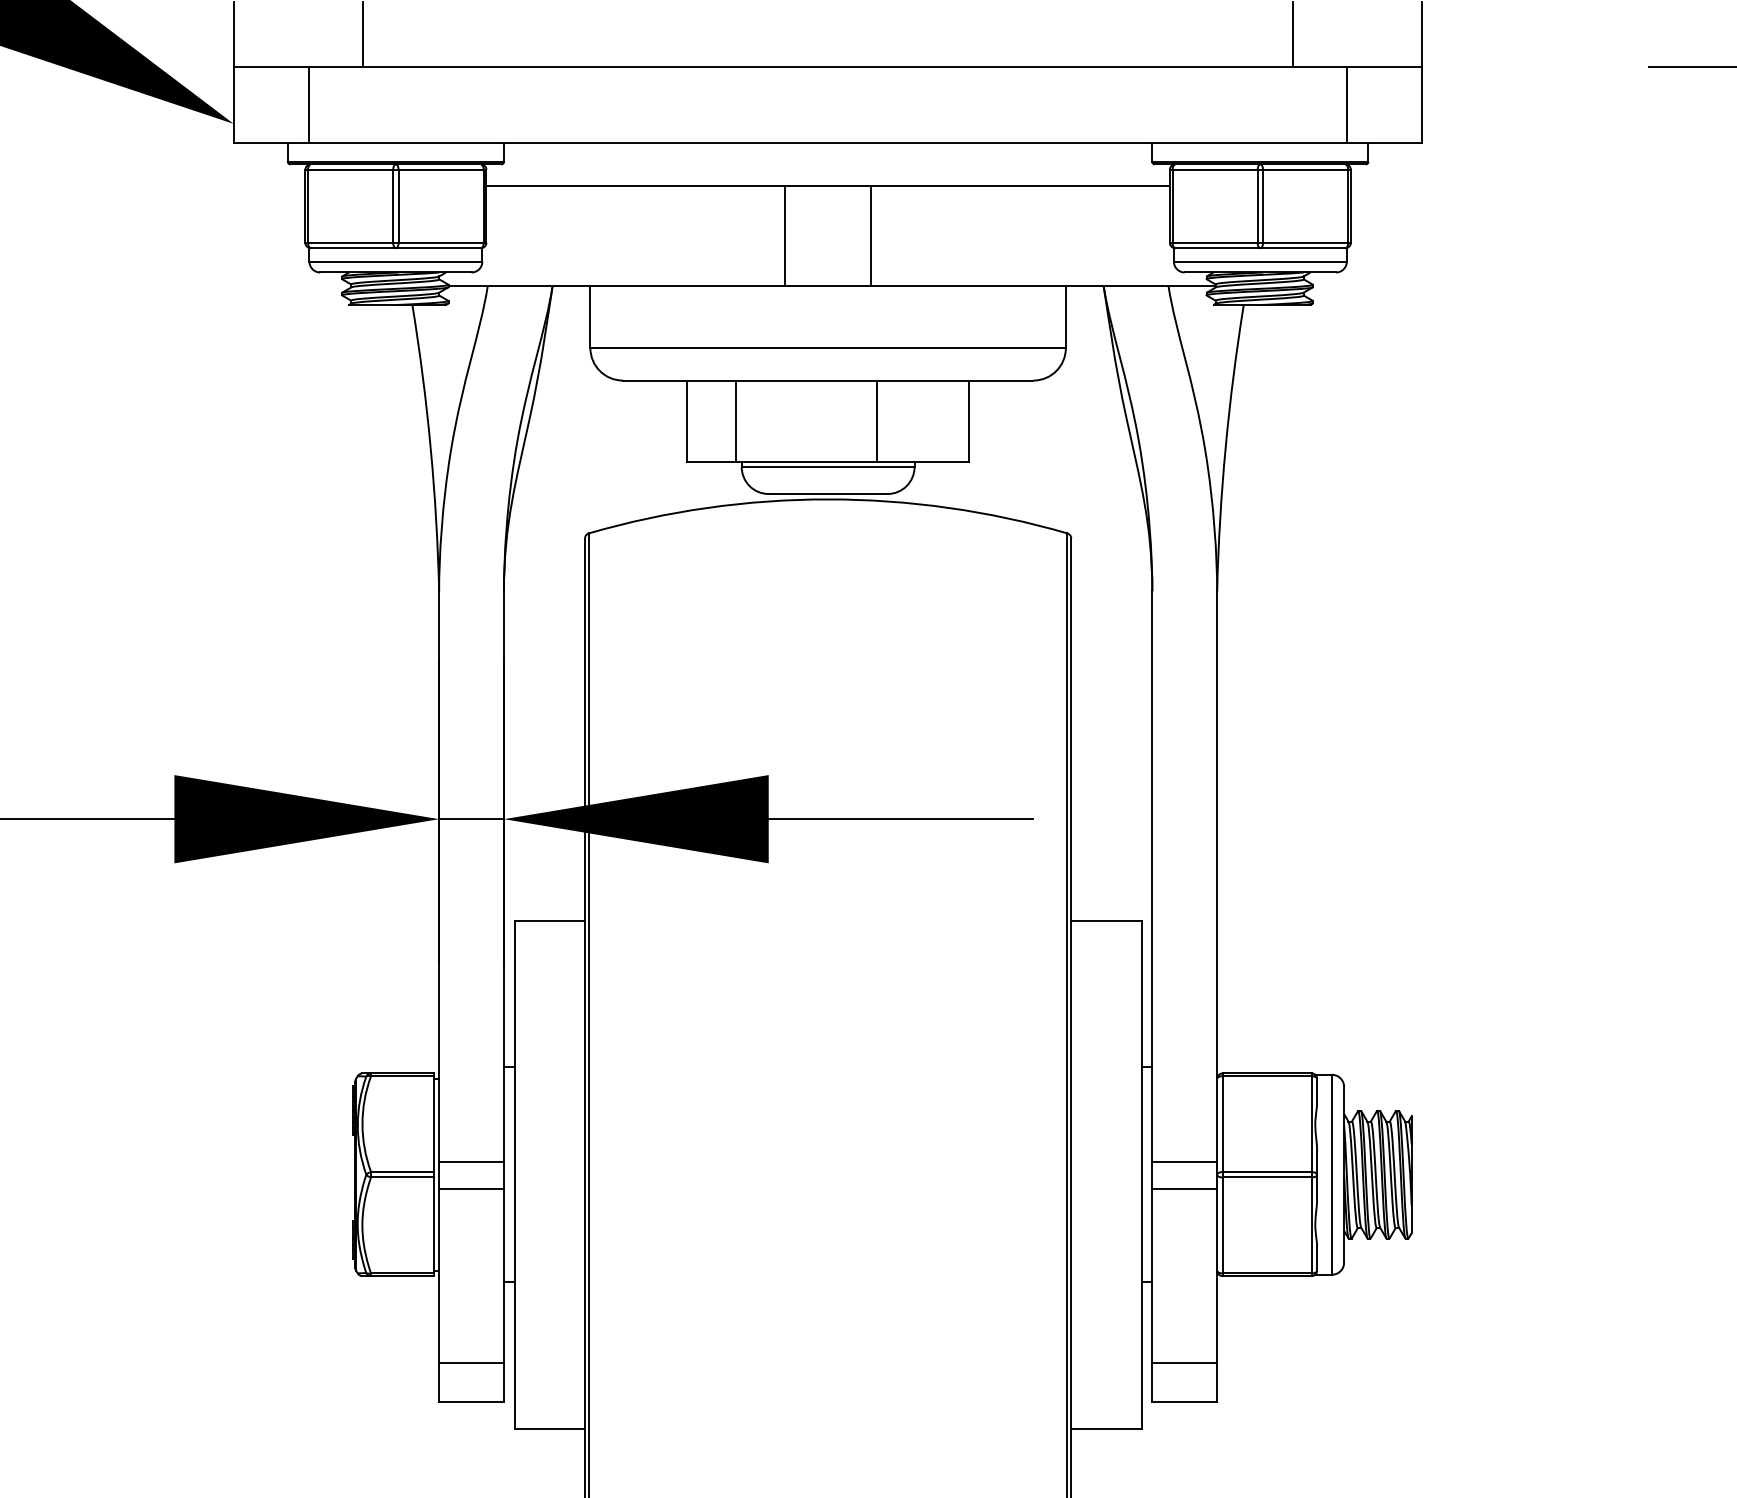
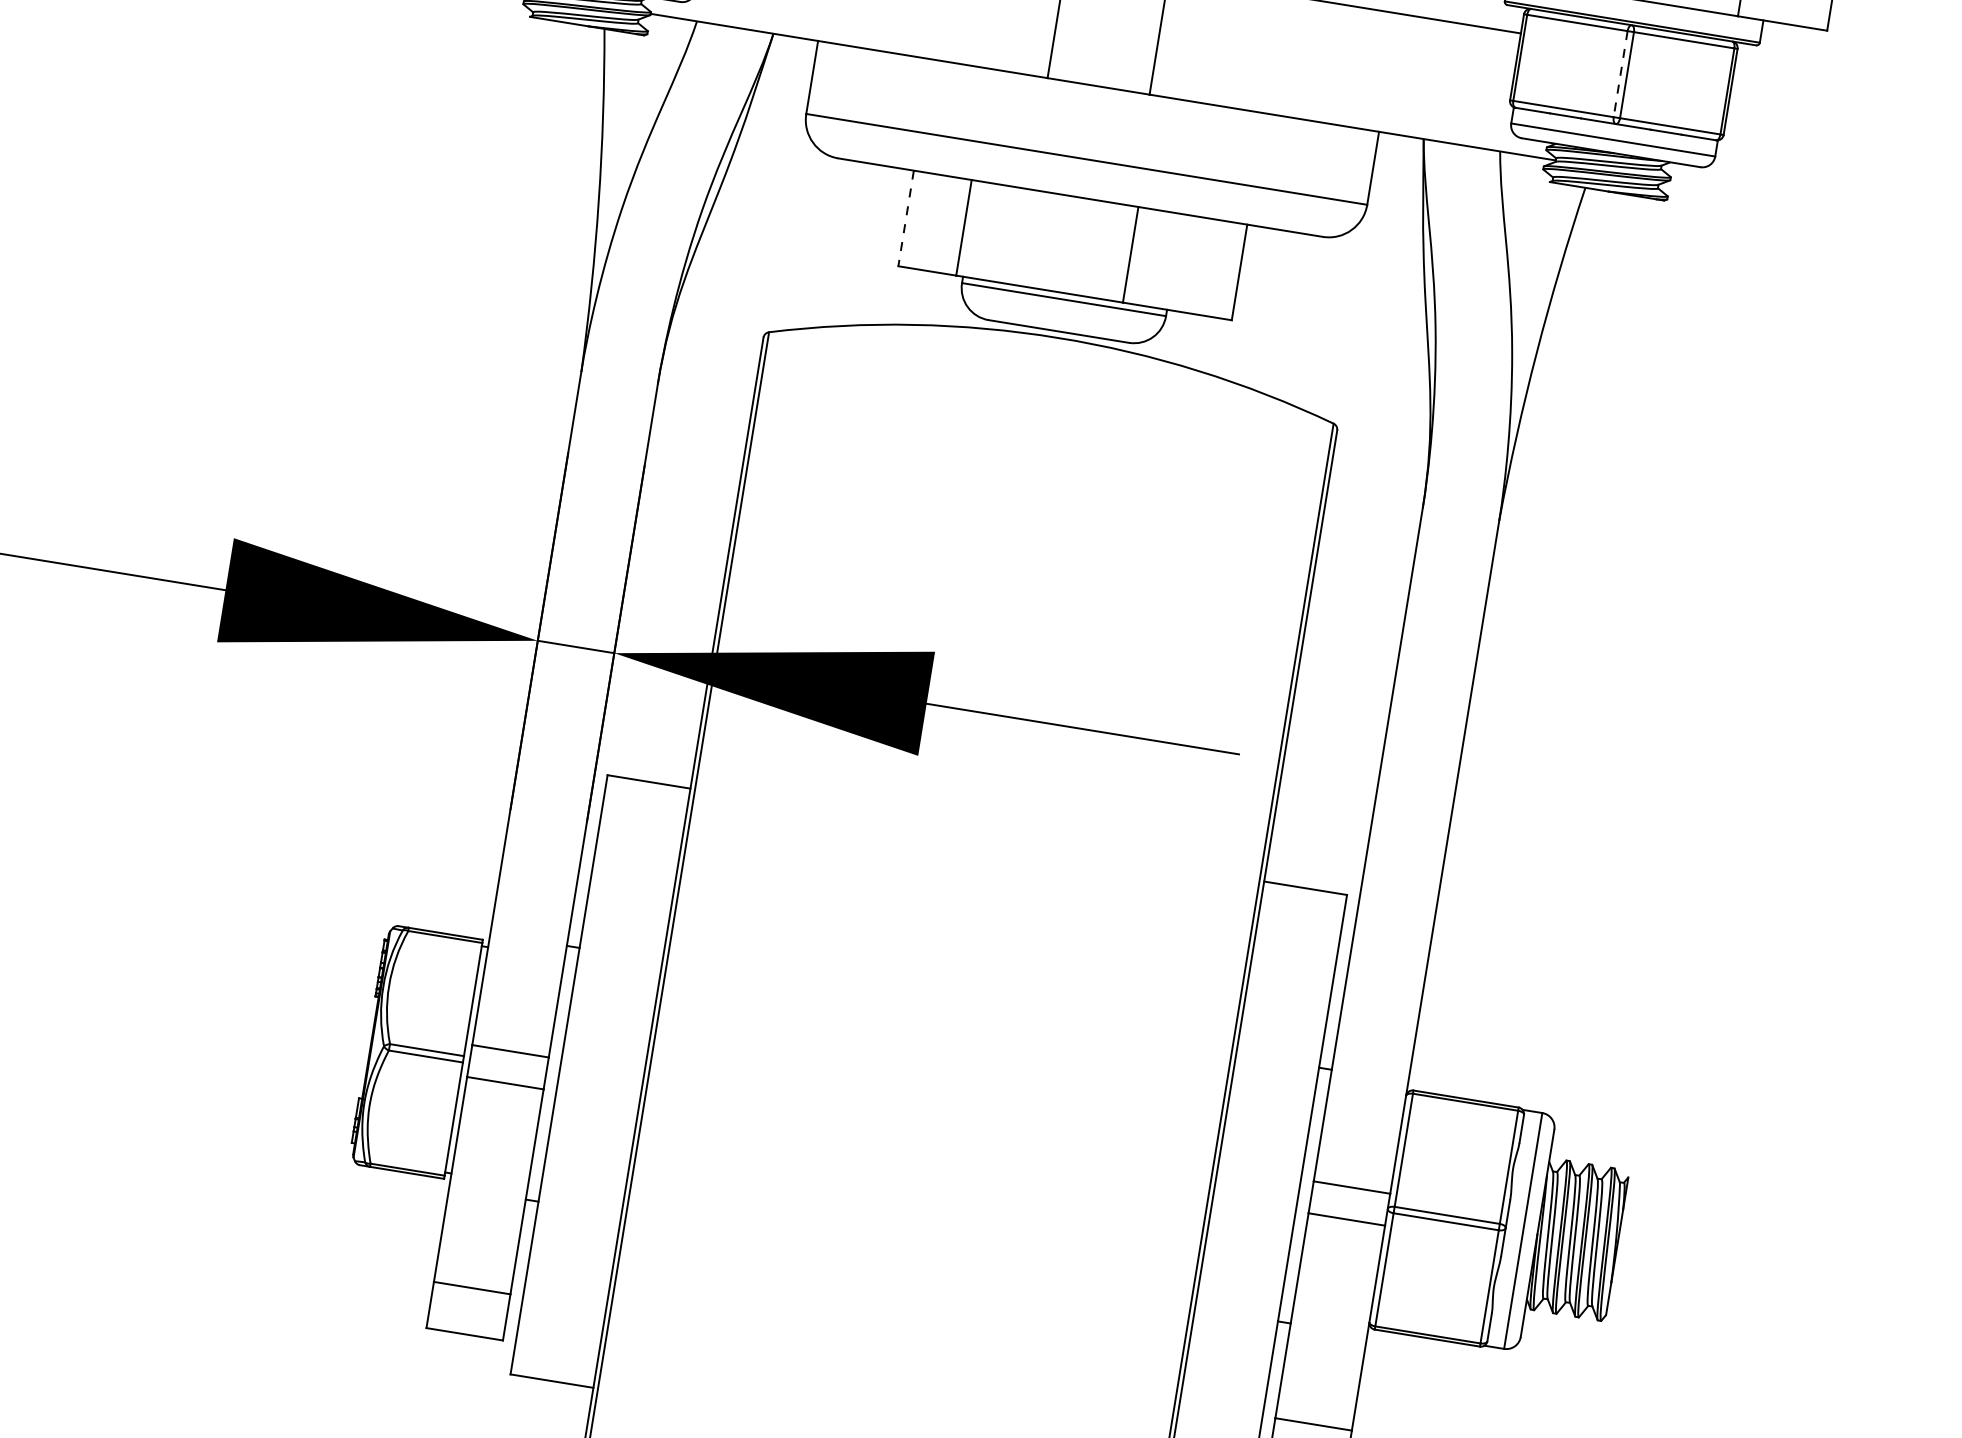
line: (1257, 206) -> (1620, 74), solid -> dashed
line: (686, 421) -> (905, 218), solid -> dashed

